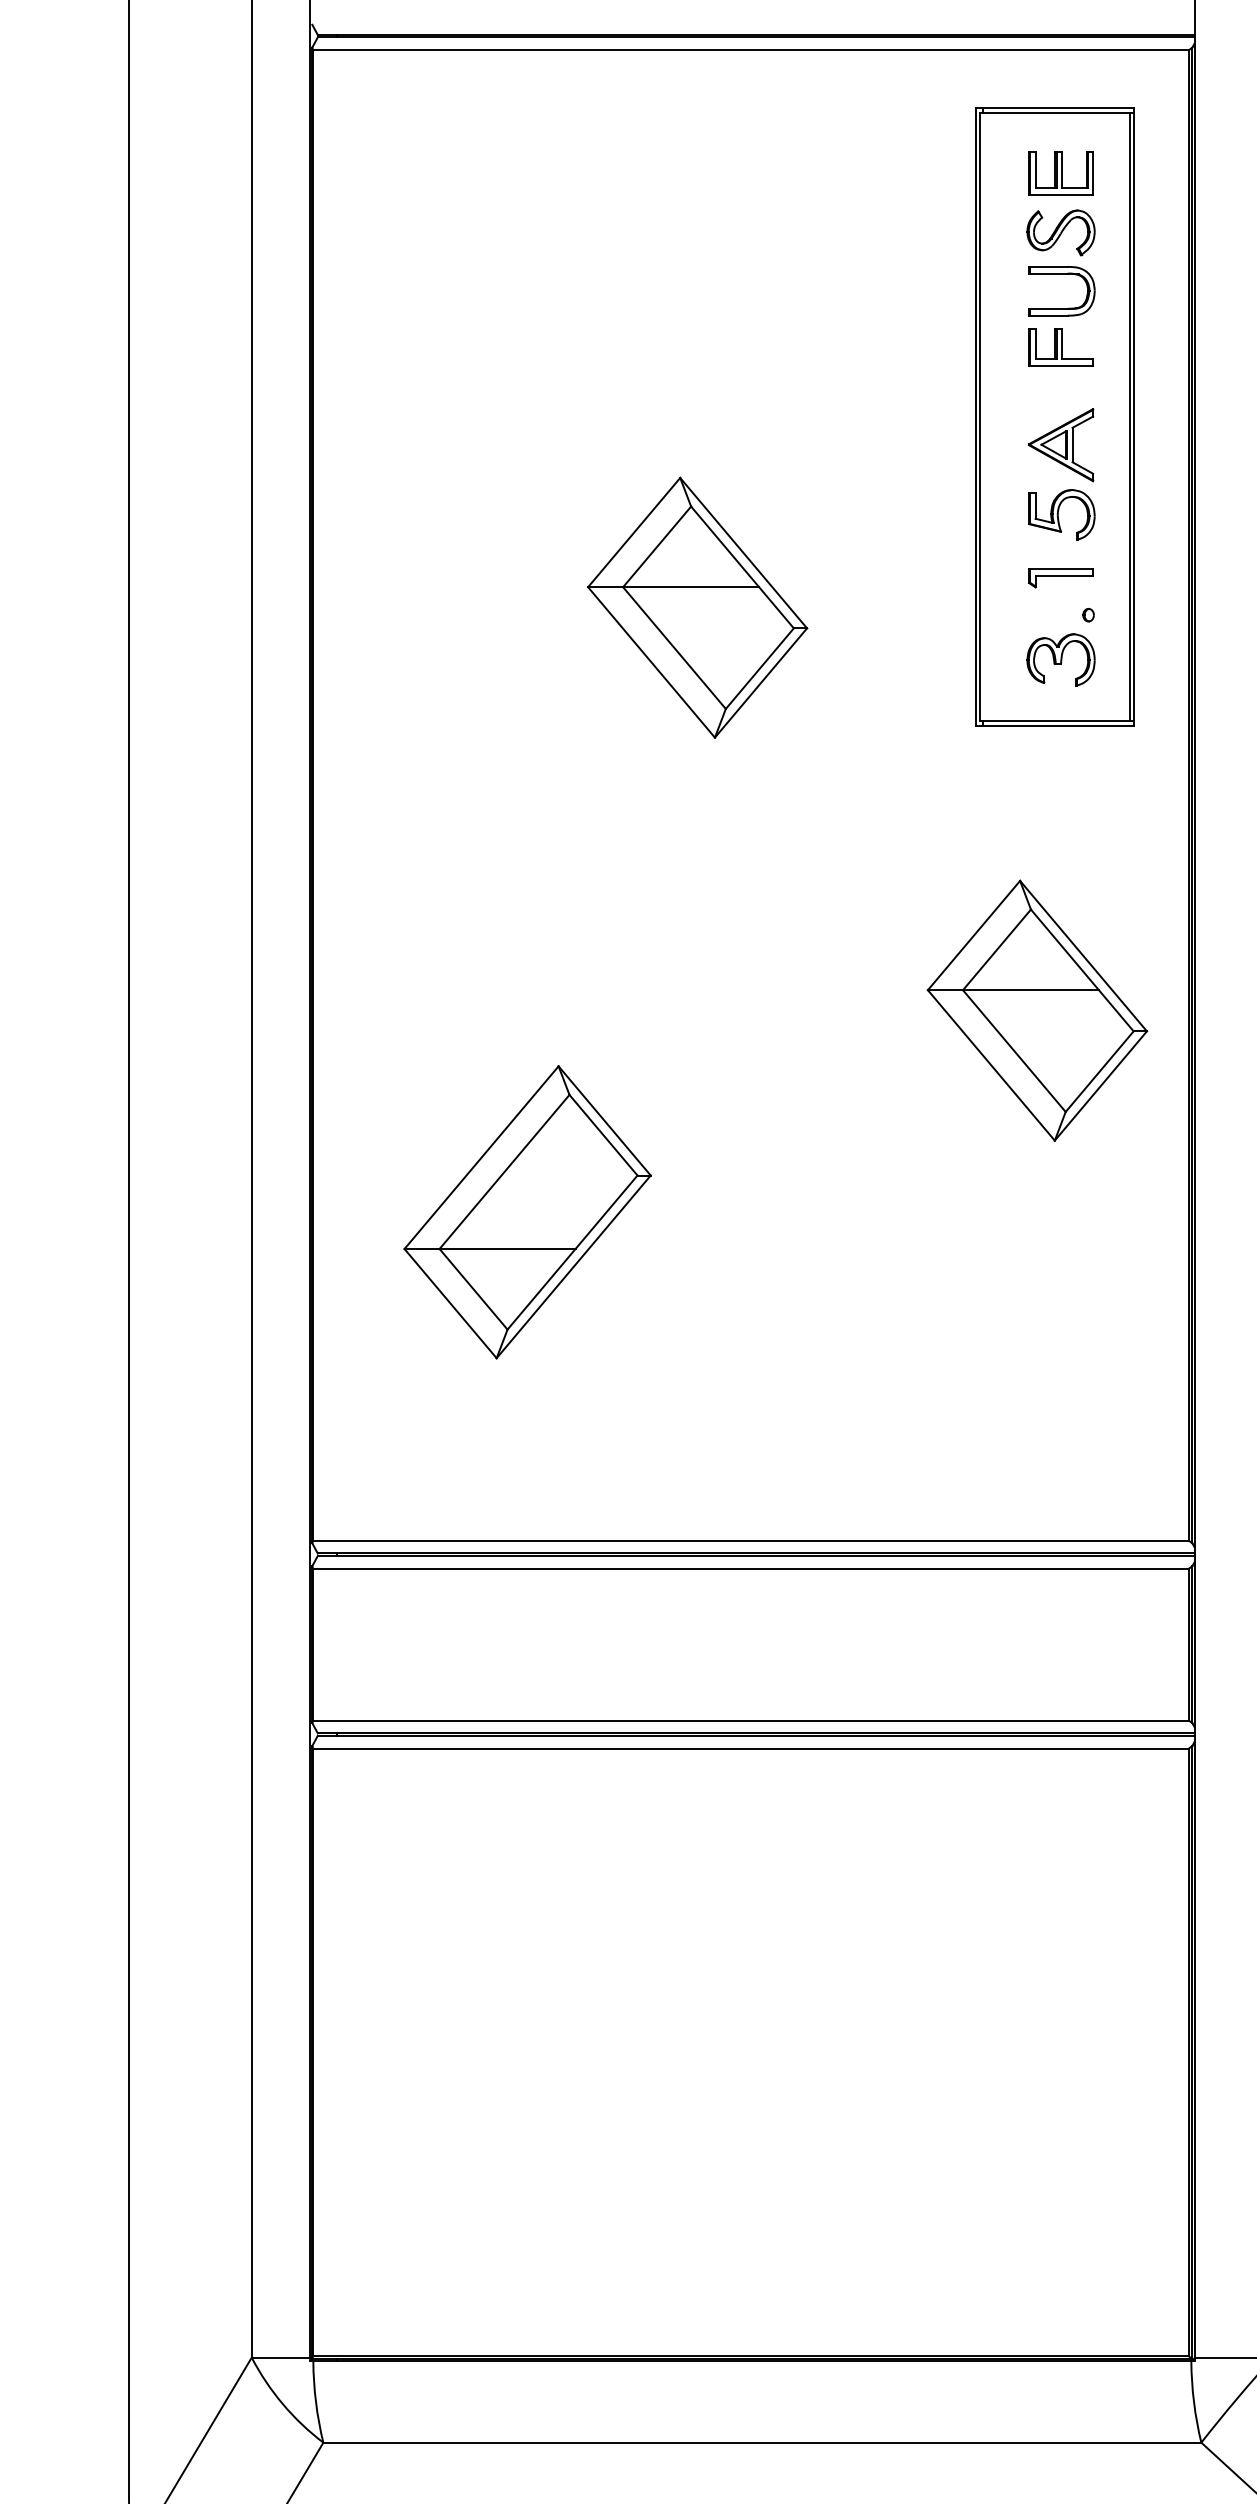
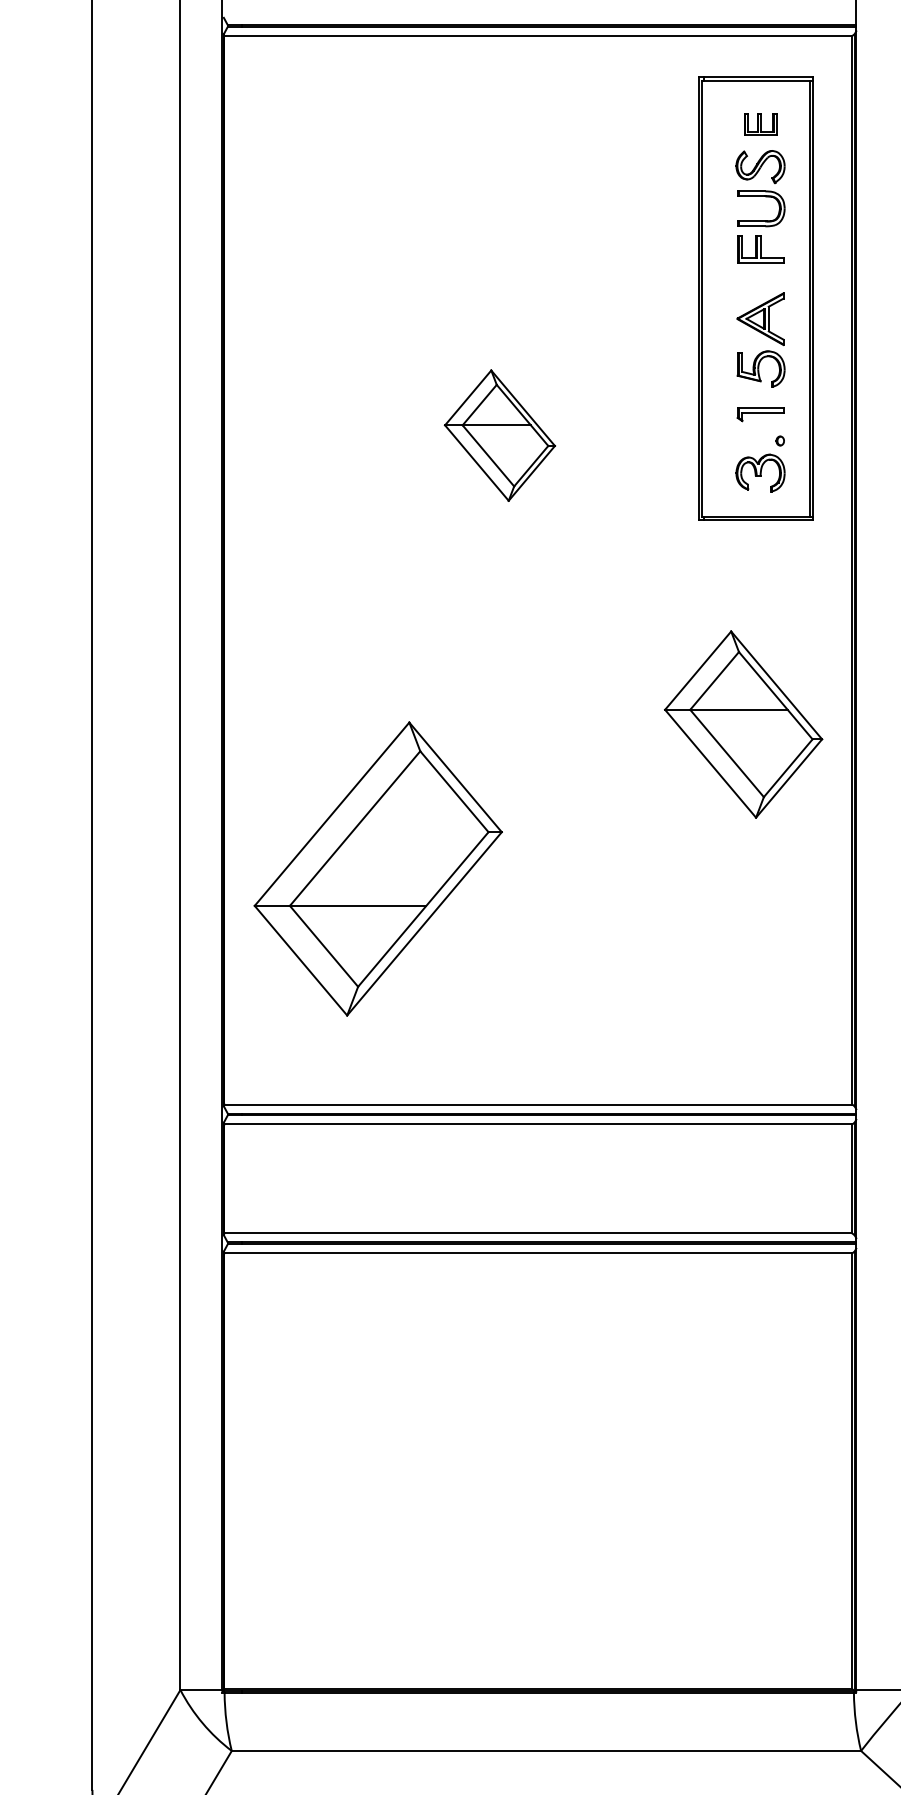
part: (1060, 173) -> (760, 124), size x0.7
part: (696, 607) -> (499, 435), size x0.7
part: (526, 1211) -> (377, 868), size x1.4

